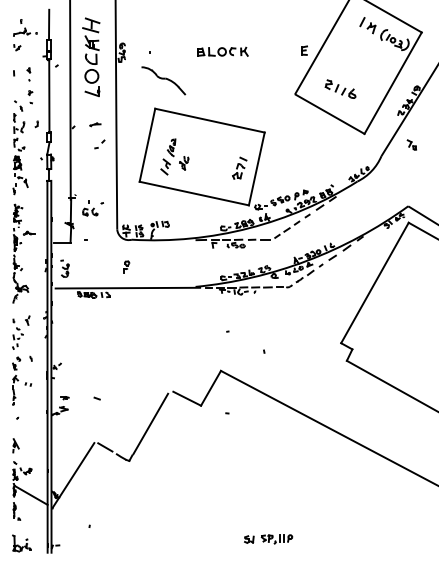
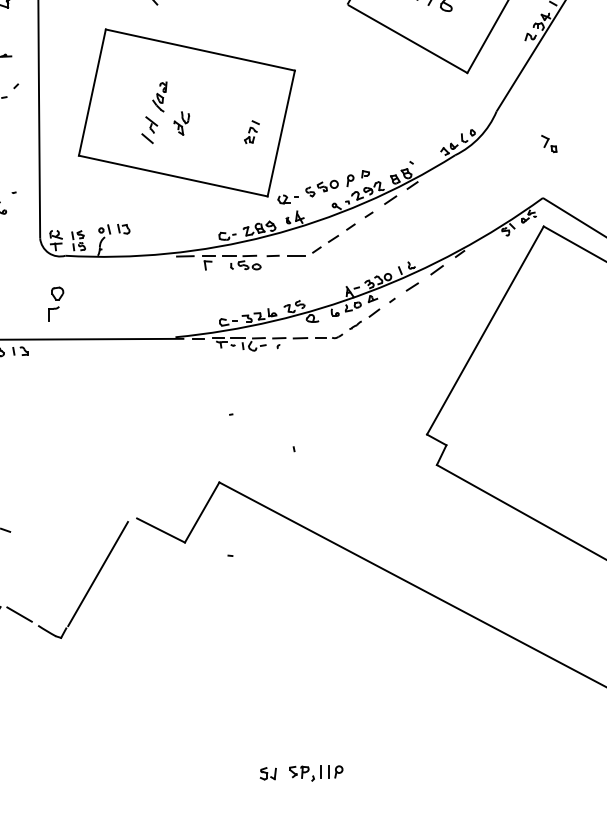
part: (411, 144) -> (548, 143), moved
part: (174, 156) -> (164, 112), moved
part: (239, 167) -> (251, 131), size x0.6
part: (126, 266) -> (56, 302), size x1.6

